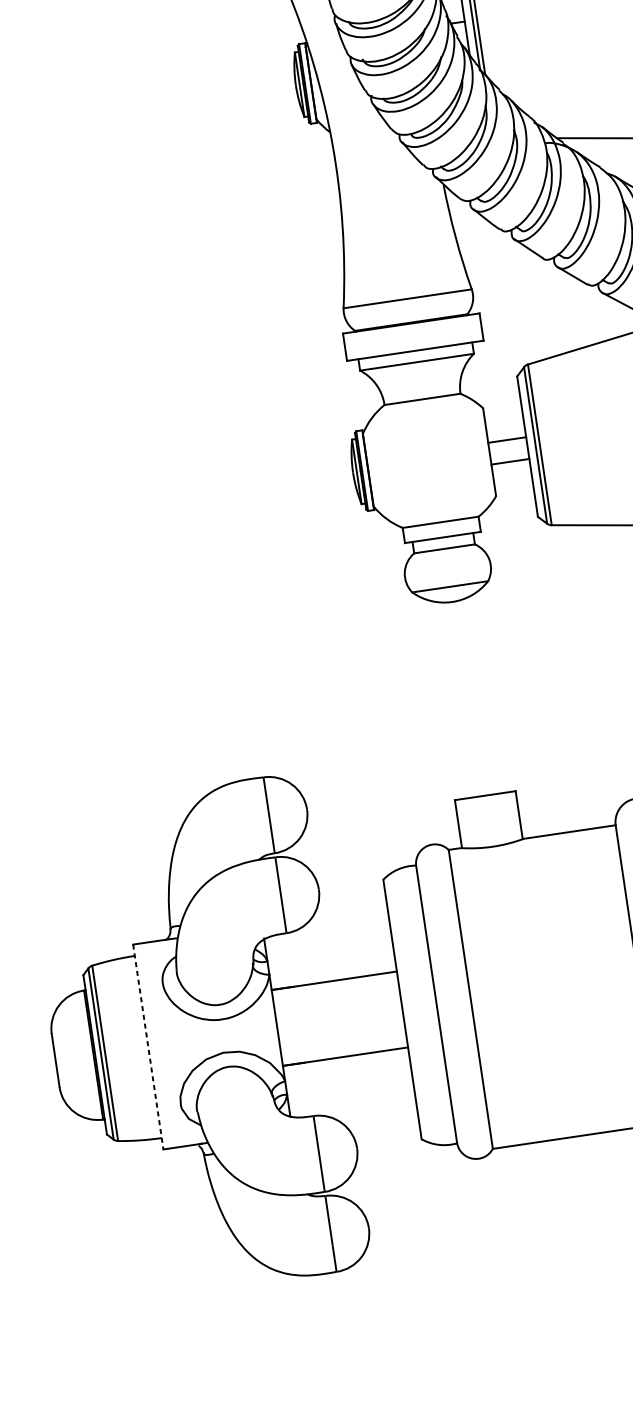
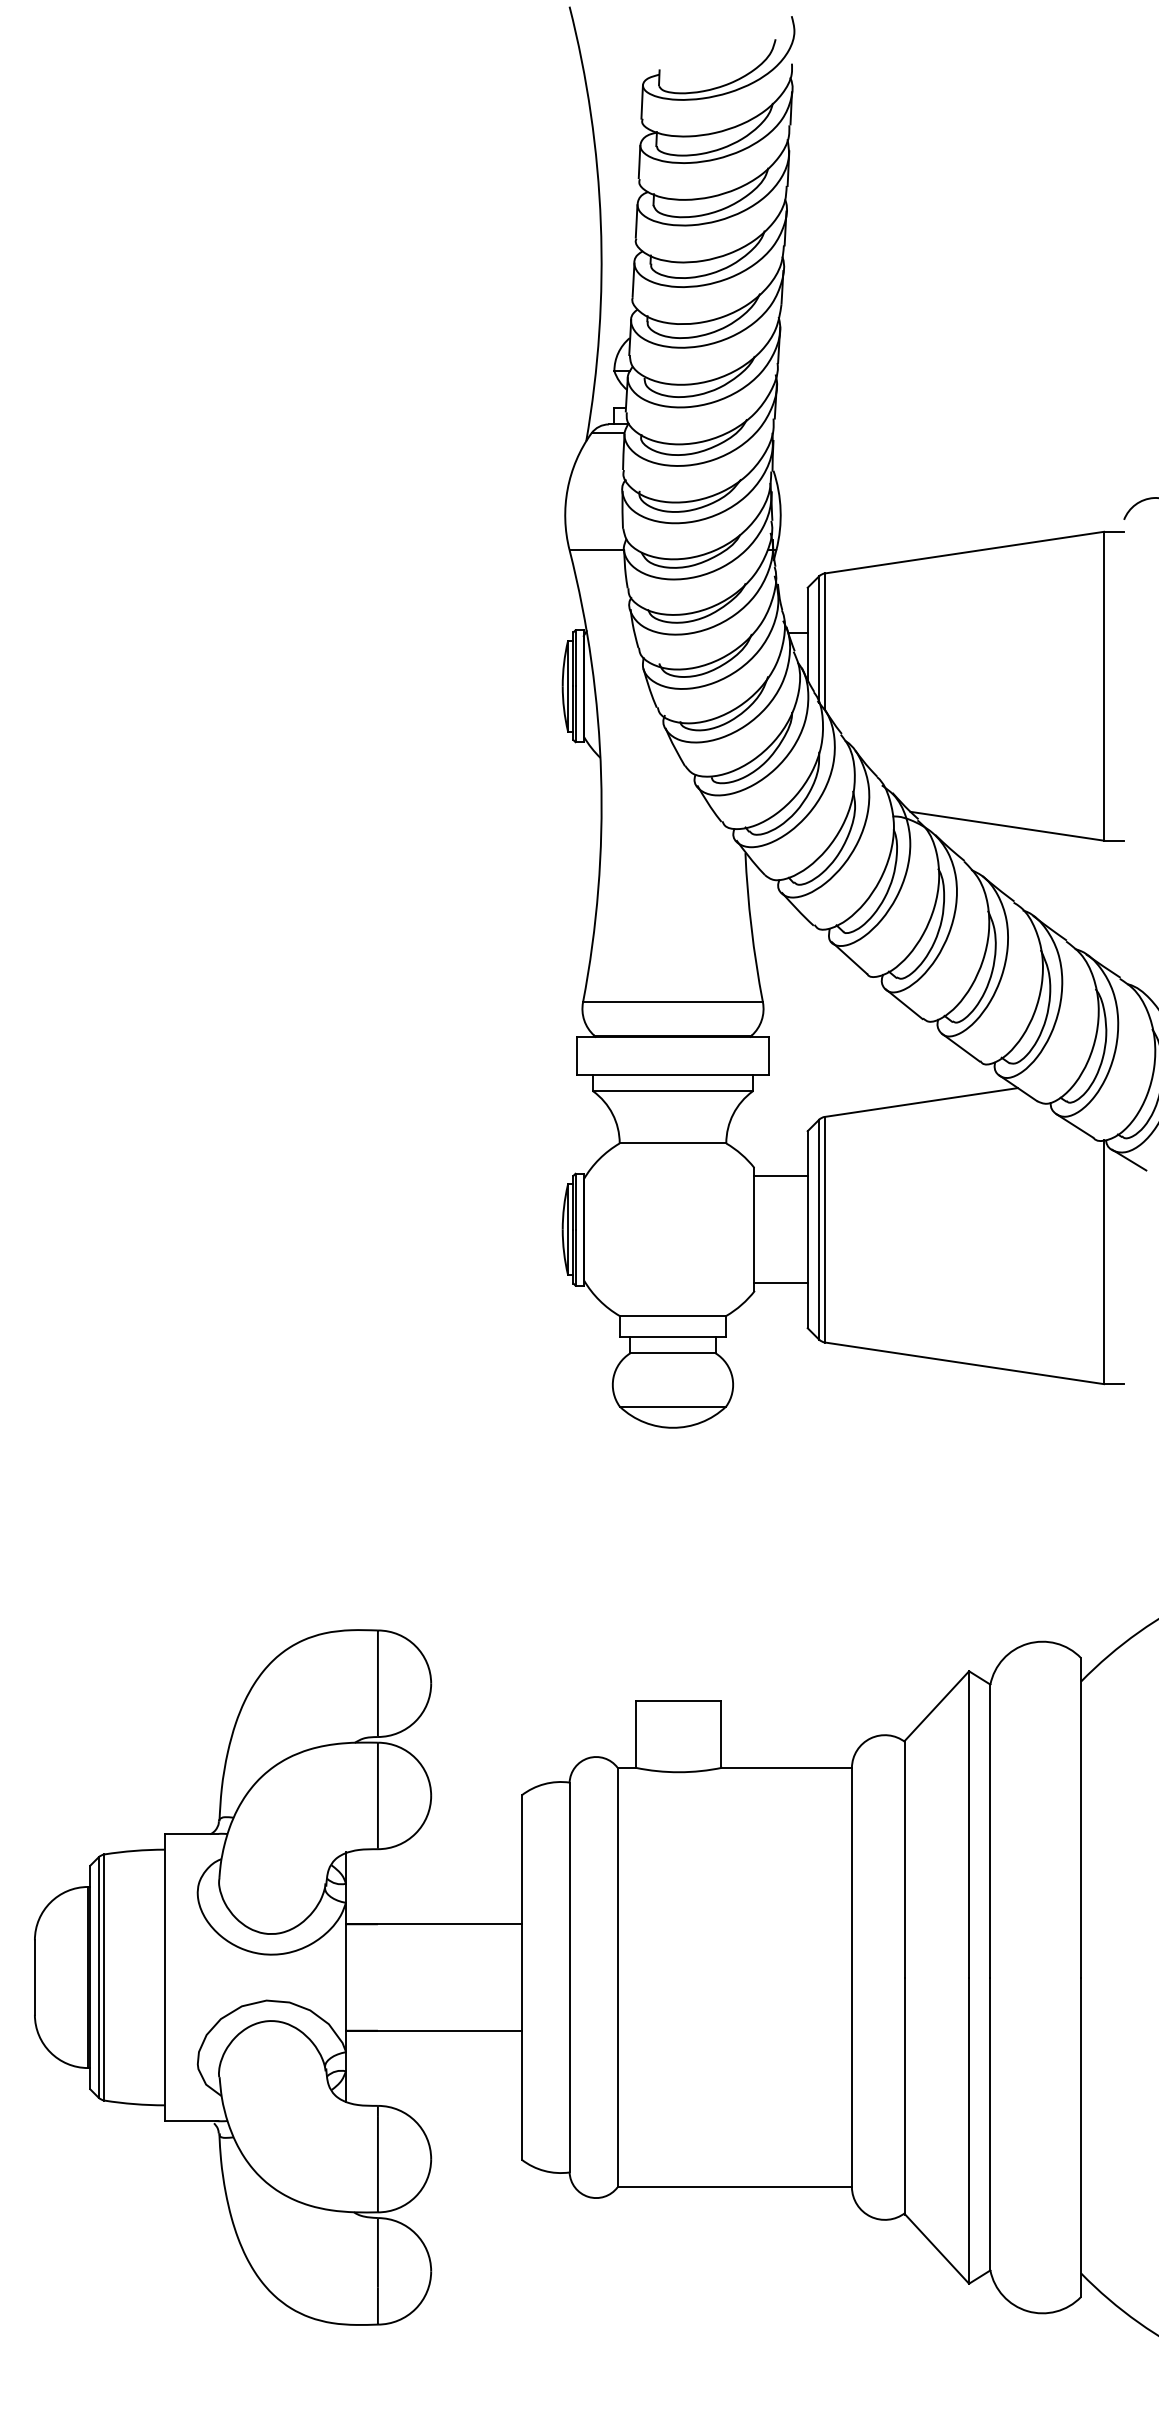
line: (506, 440) -> (780, 1176), moved
line: (509, 461) -> (780, 1282), moved
line: (148, 1047) -> (164, 1977), dashed -> solid

